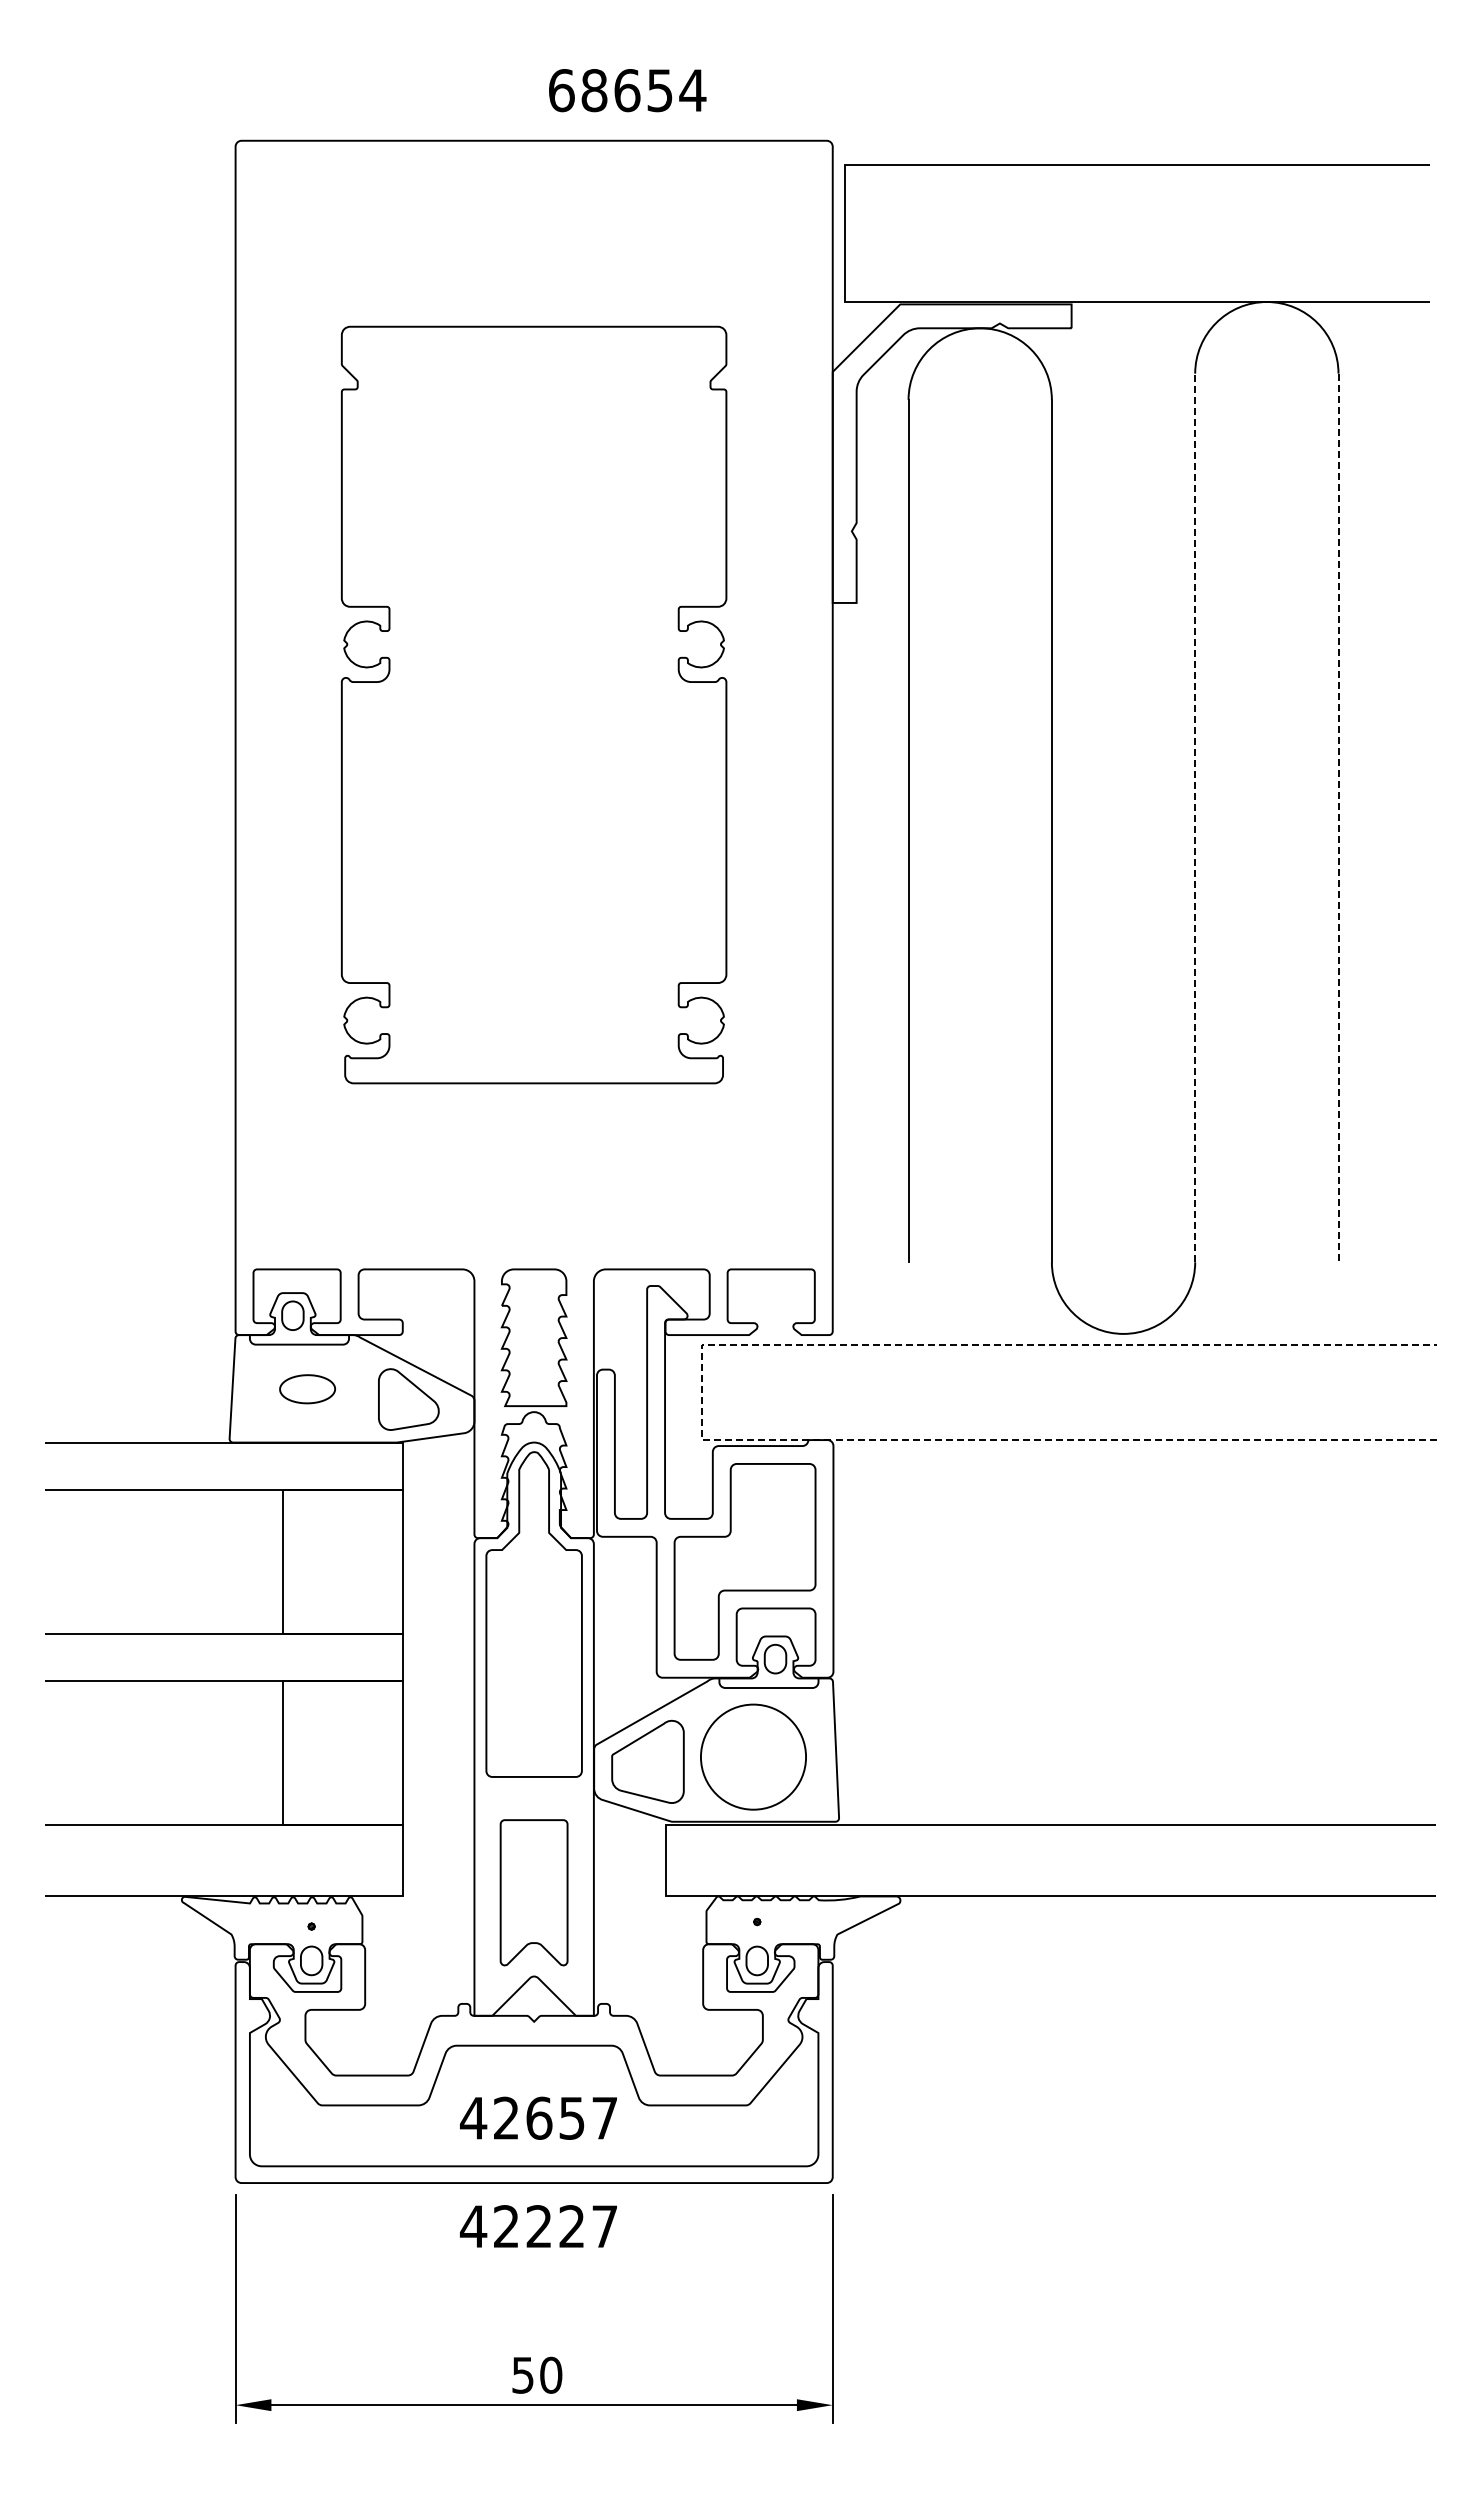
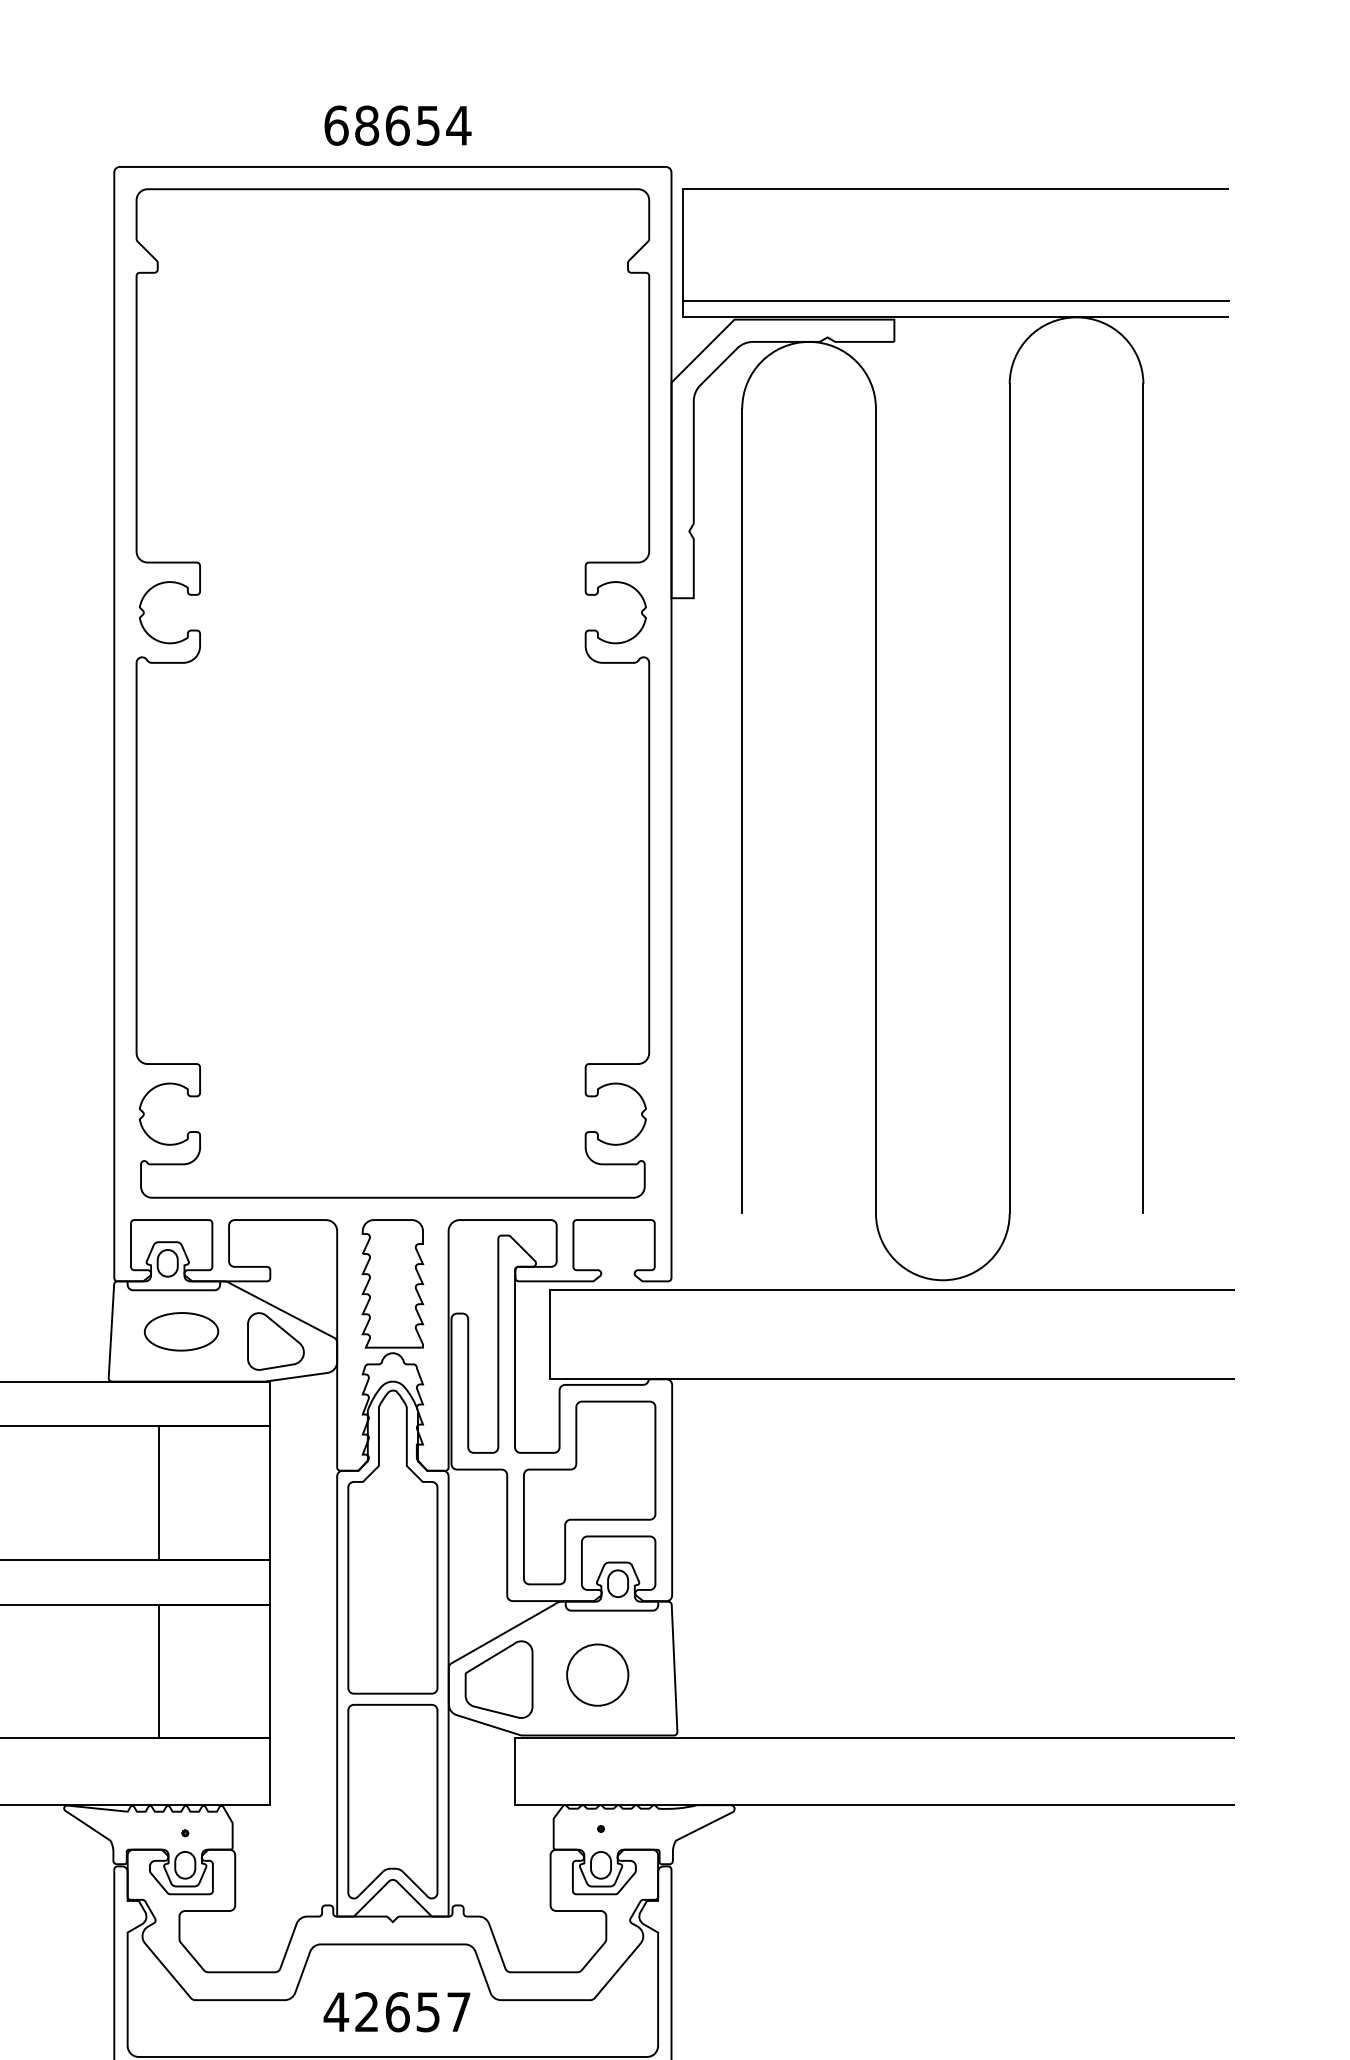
text: (627, 90) -> (397, 125), moved
line: (1136, 284) -> (954, 301), added
part: (533, 704) -> (392, 692), size x1.43
line: (1195, 817) -> (1009, 798), dashed -> solid
line: (1338, 818) -> (1143, 799), dashed -> solid
part: (307, 1389) -> (181, 1332), size x1.43
line: (702, 1392) -> (549, 1334), dashed -> solid
circle: (753, 1756) -> (597, 1674), size x0.62
part: (533, 1892) -> (392, 1801), size x1.43

